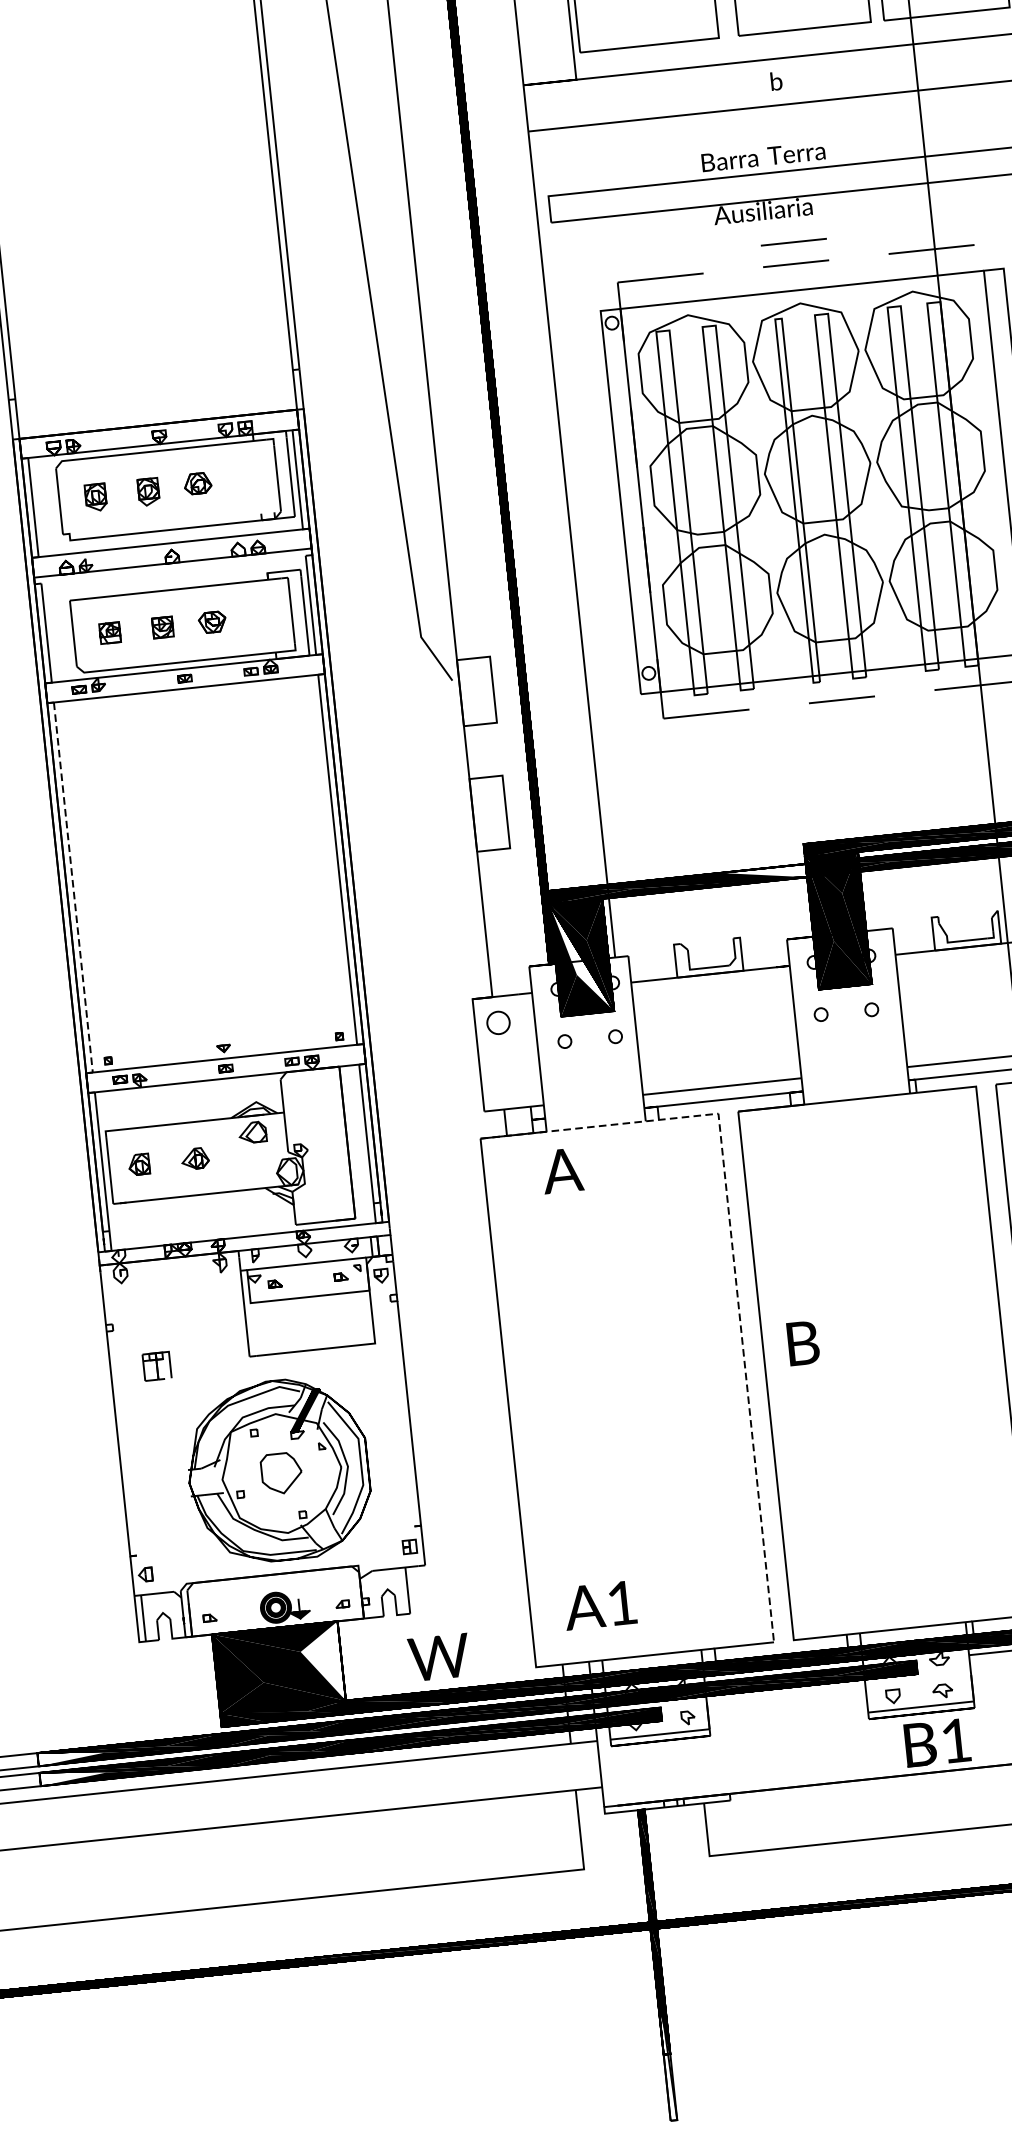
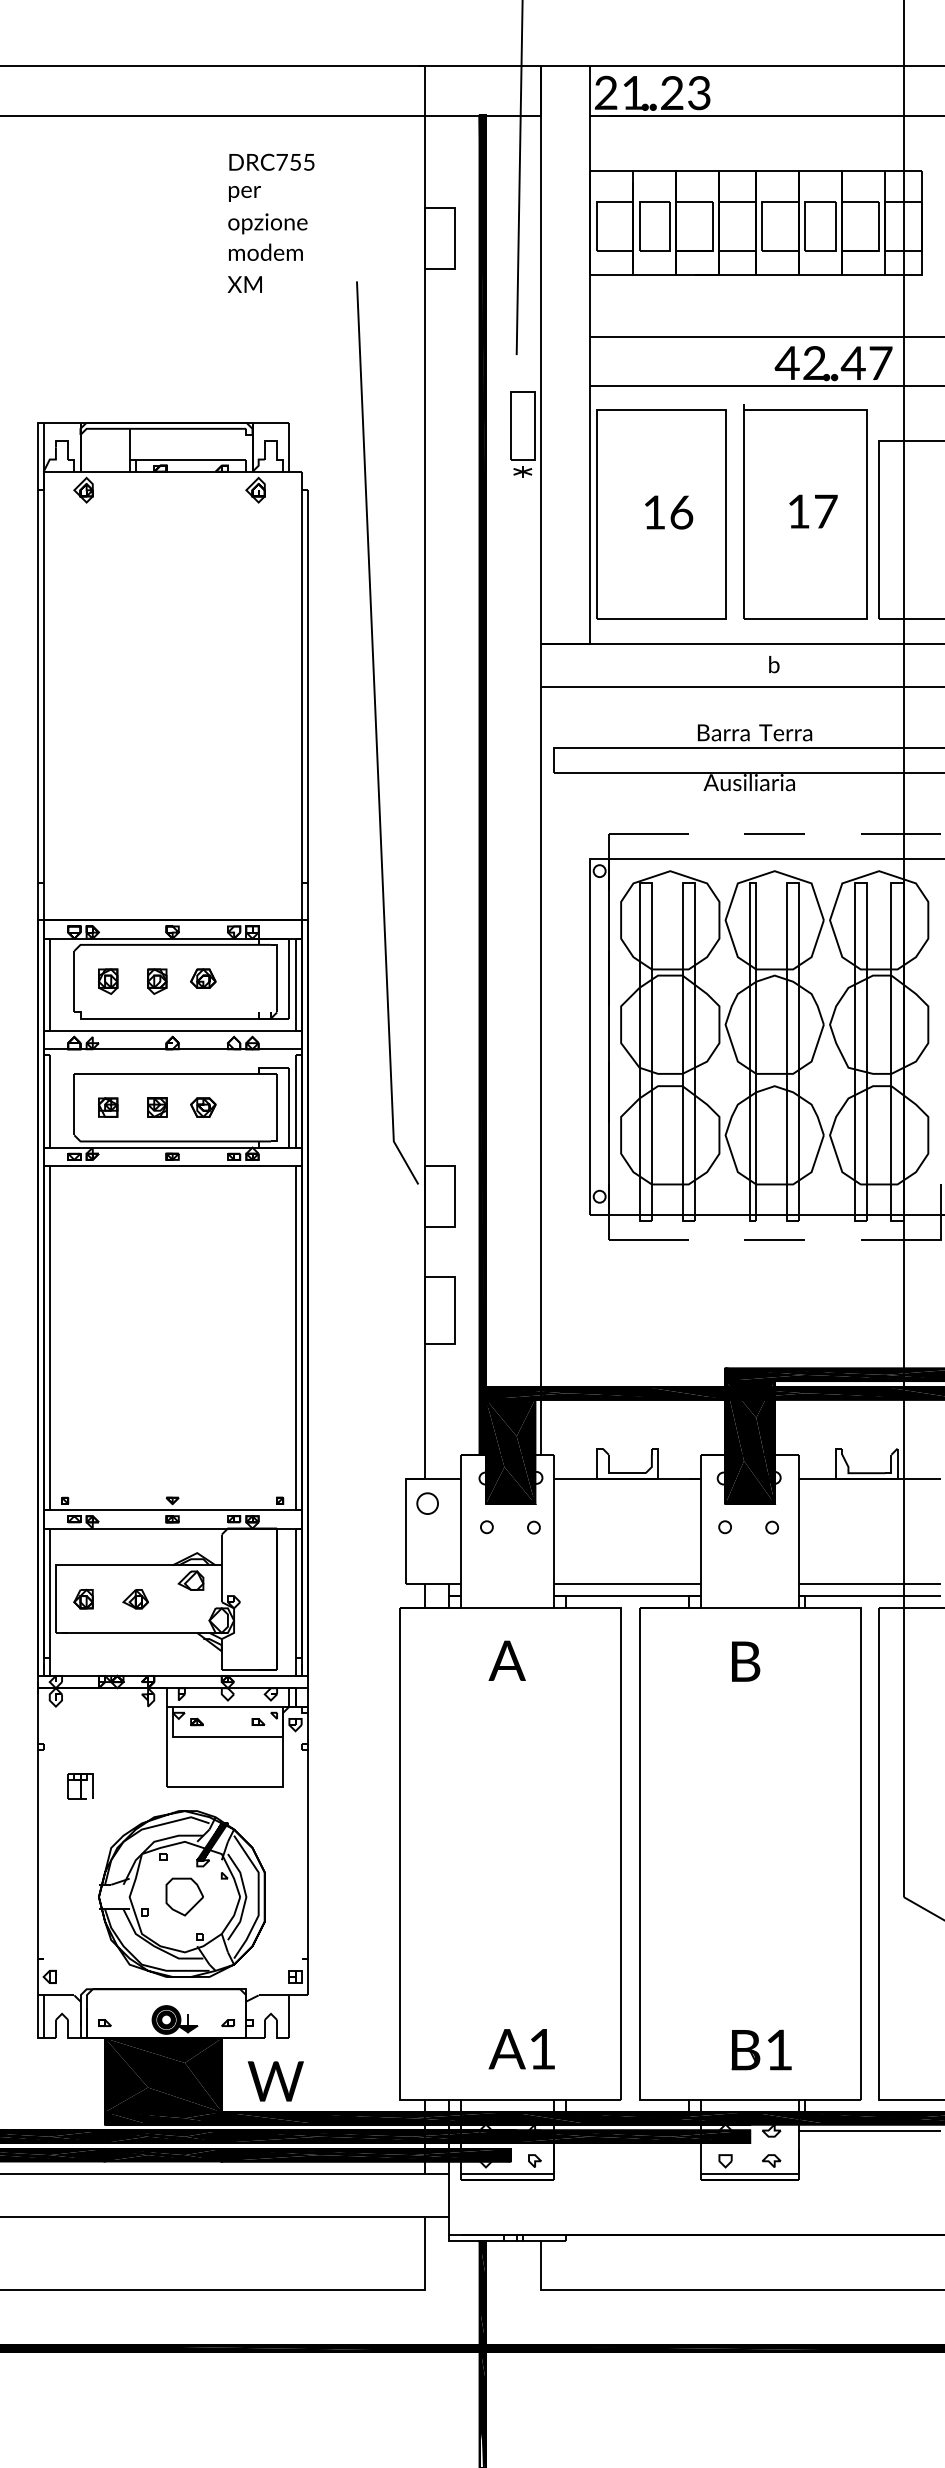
line: (793, 241) -> (774, 813), removed
fill: (763, 875) -> (685, 1393), added
line: (73, 892) -> (49, 1342), dashed -> solid
fill: (581, 957) -> (510, 1451), added
text: (561, 1170) -> (506, 1660), moved
line: (734, 1258) -> (621, 1743), dashed -> solid
text: (803, 1343) -> (746, 1661), moved
part: (599, 1605) -> (521, 2049), moved
text: (438, 1657) -> (275, 2081), moved
fill: (320, 1663) -> (202, 2075), added
part: (937, 1742) -> (761, 2049), moved

